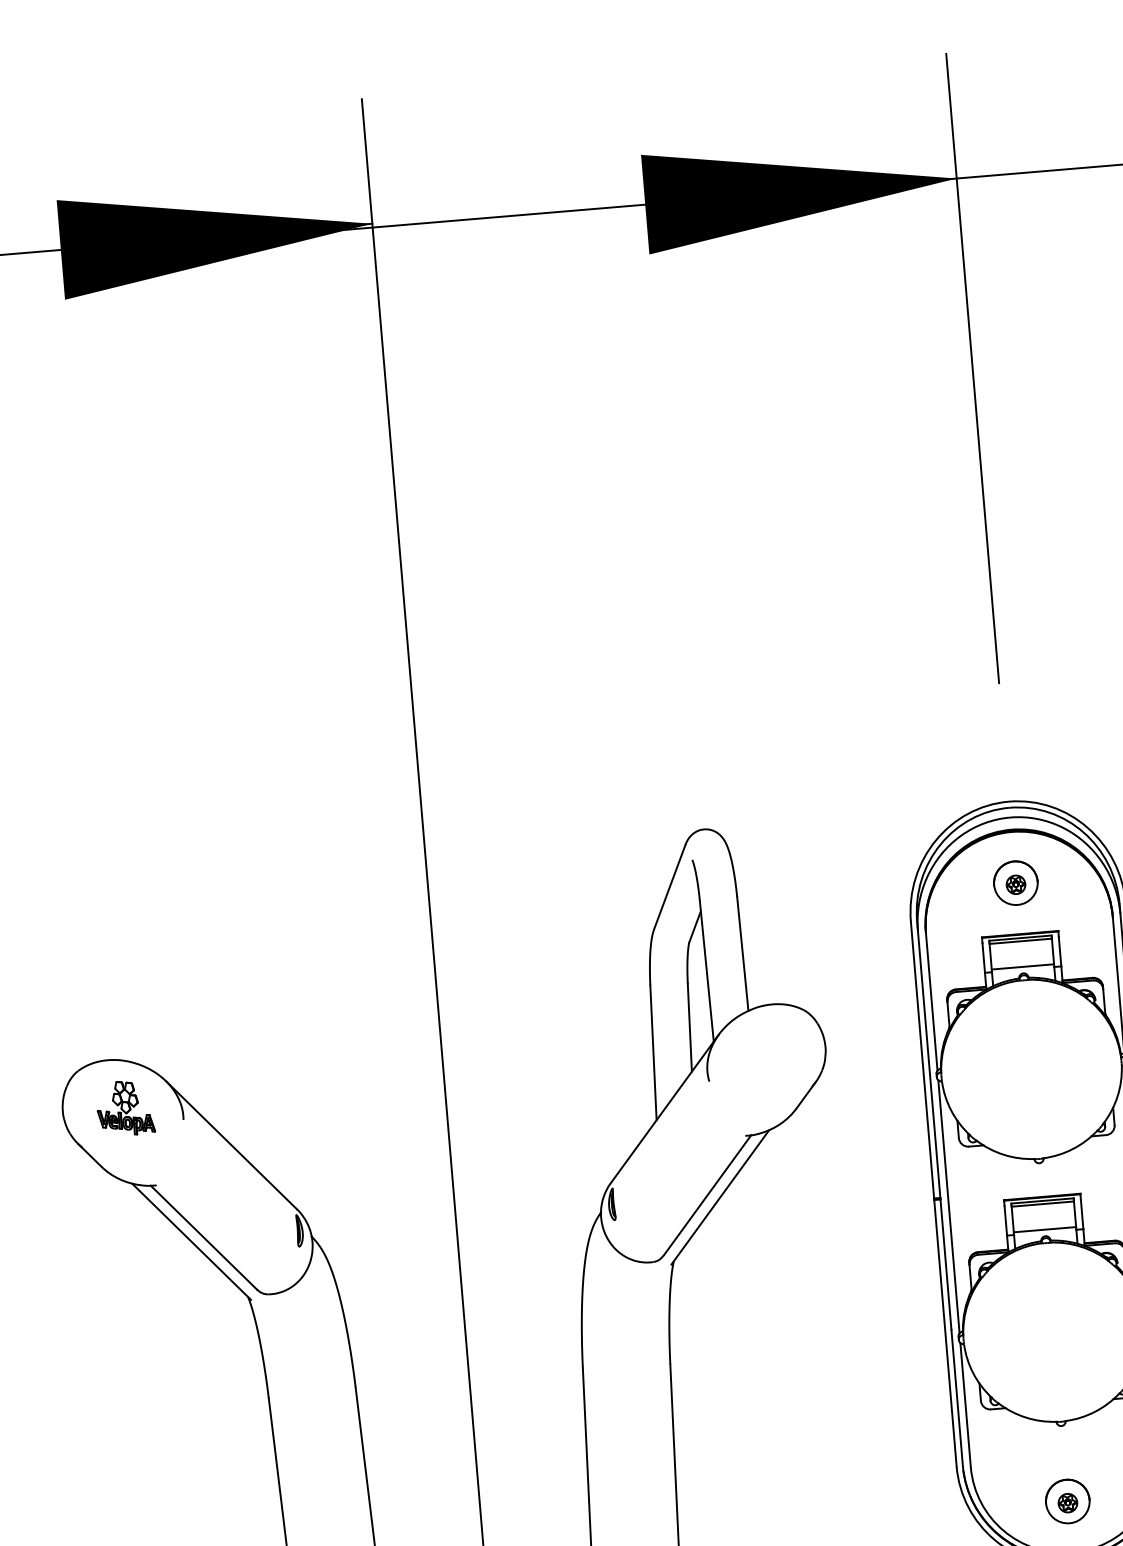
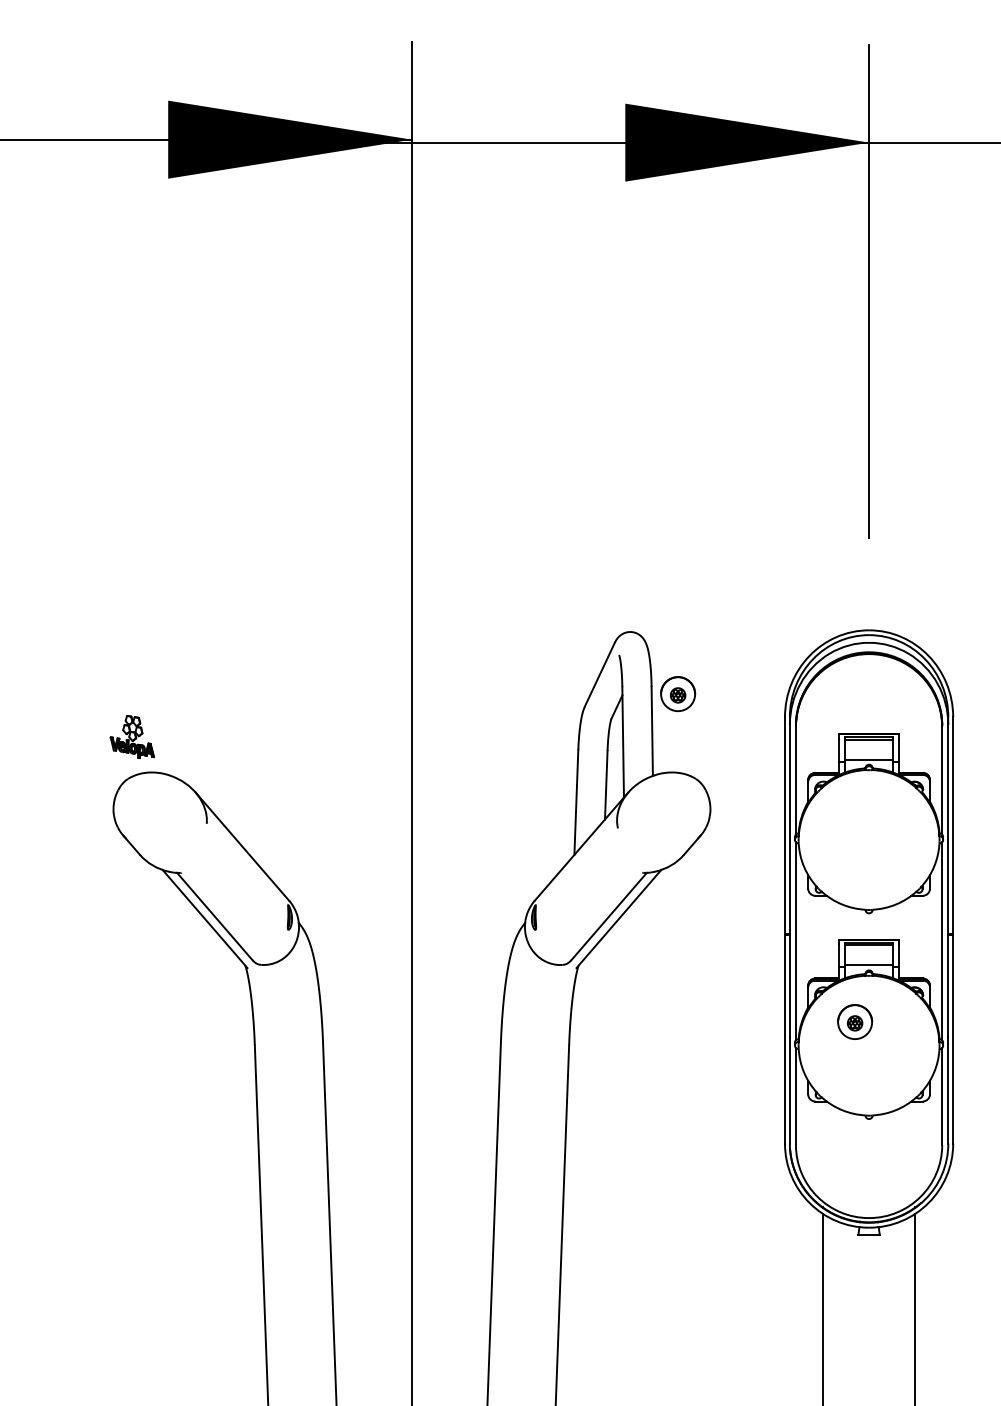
part: (1016, 883) -> (678, 694), moved
part: (124, 1107) -> (131, 736), moved
part: (1068, 1500) -> (855, 1021), moved

